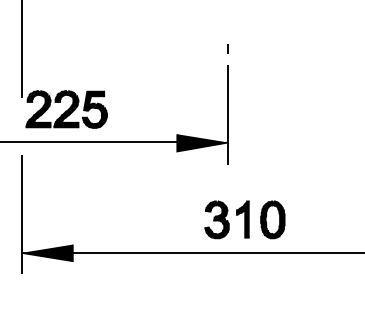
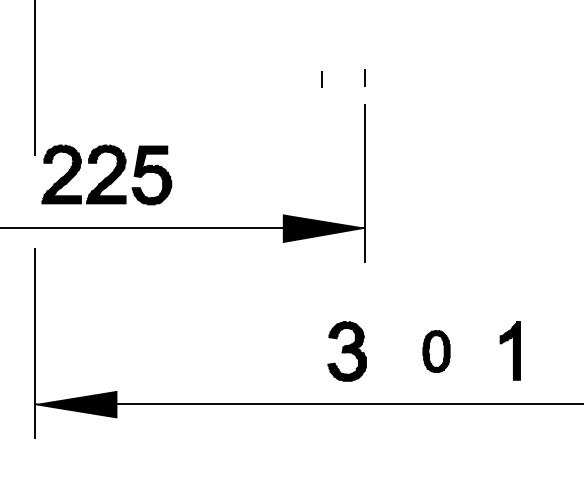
curve: (200, 49) -> (320, 78), added
part: (242, 219) -> (509, 350), moved
part: (272, 219) -> (435, 350), size x0.7

